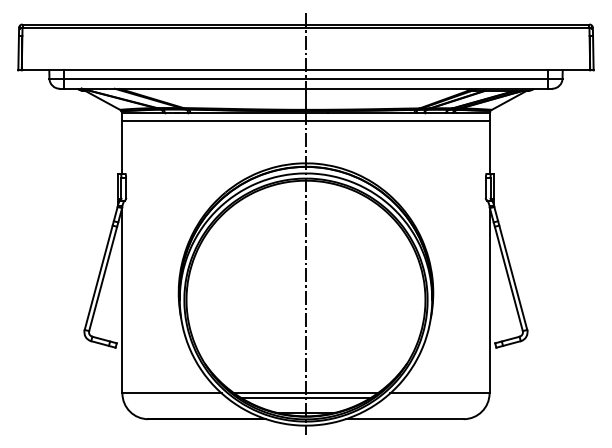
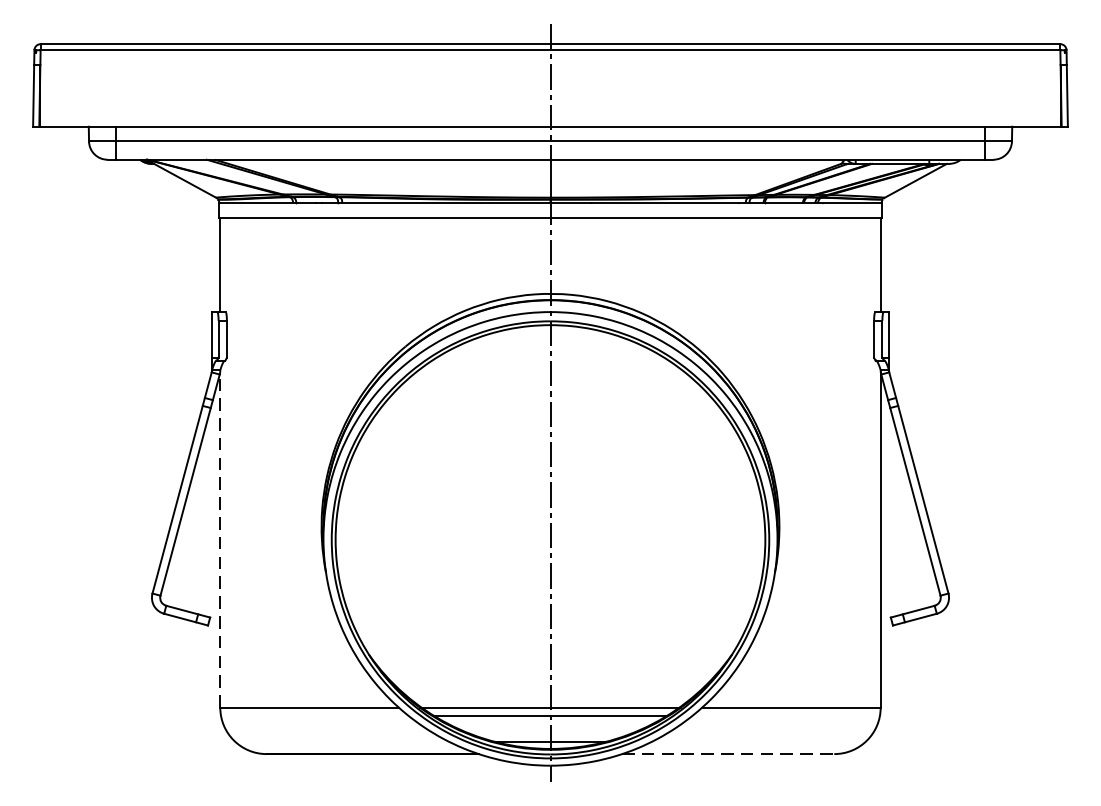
line: (122, 299) -> (220, 538), solid -> dashed
line: (404, 419) -> (727, 754), solid -> dashed

